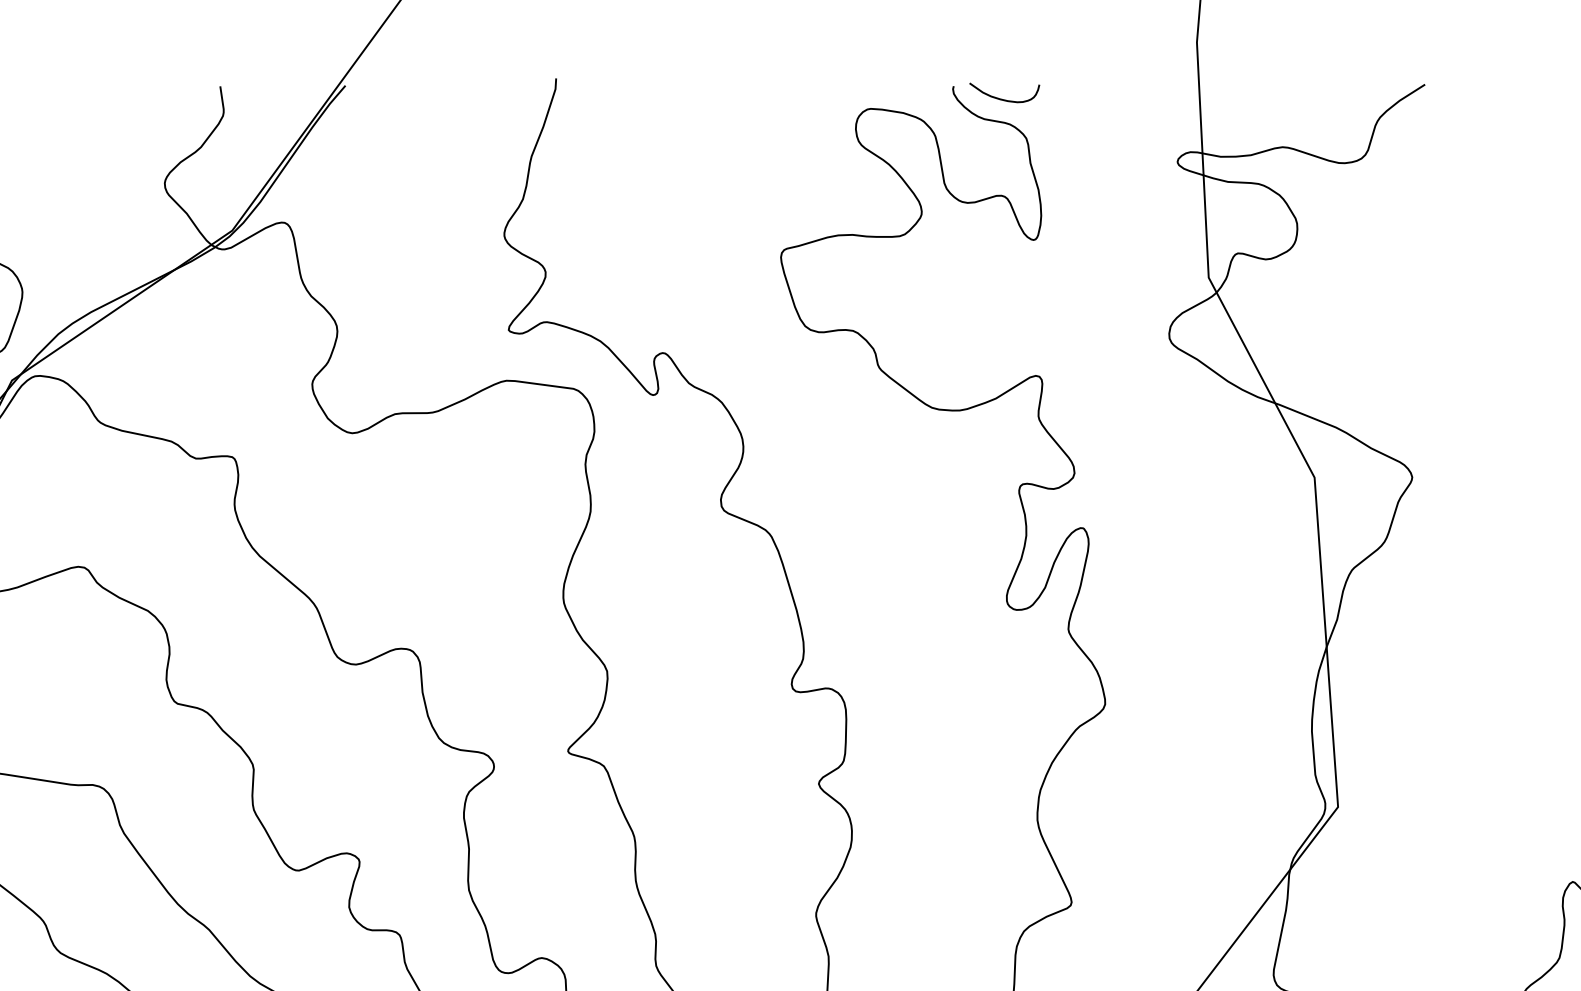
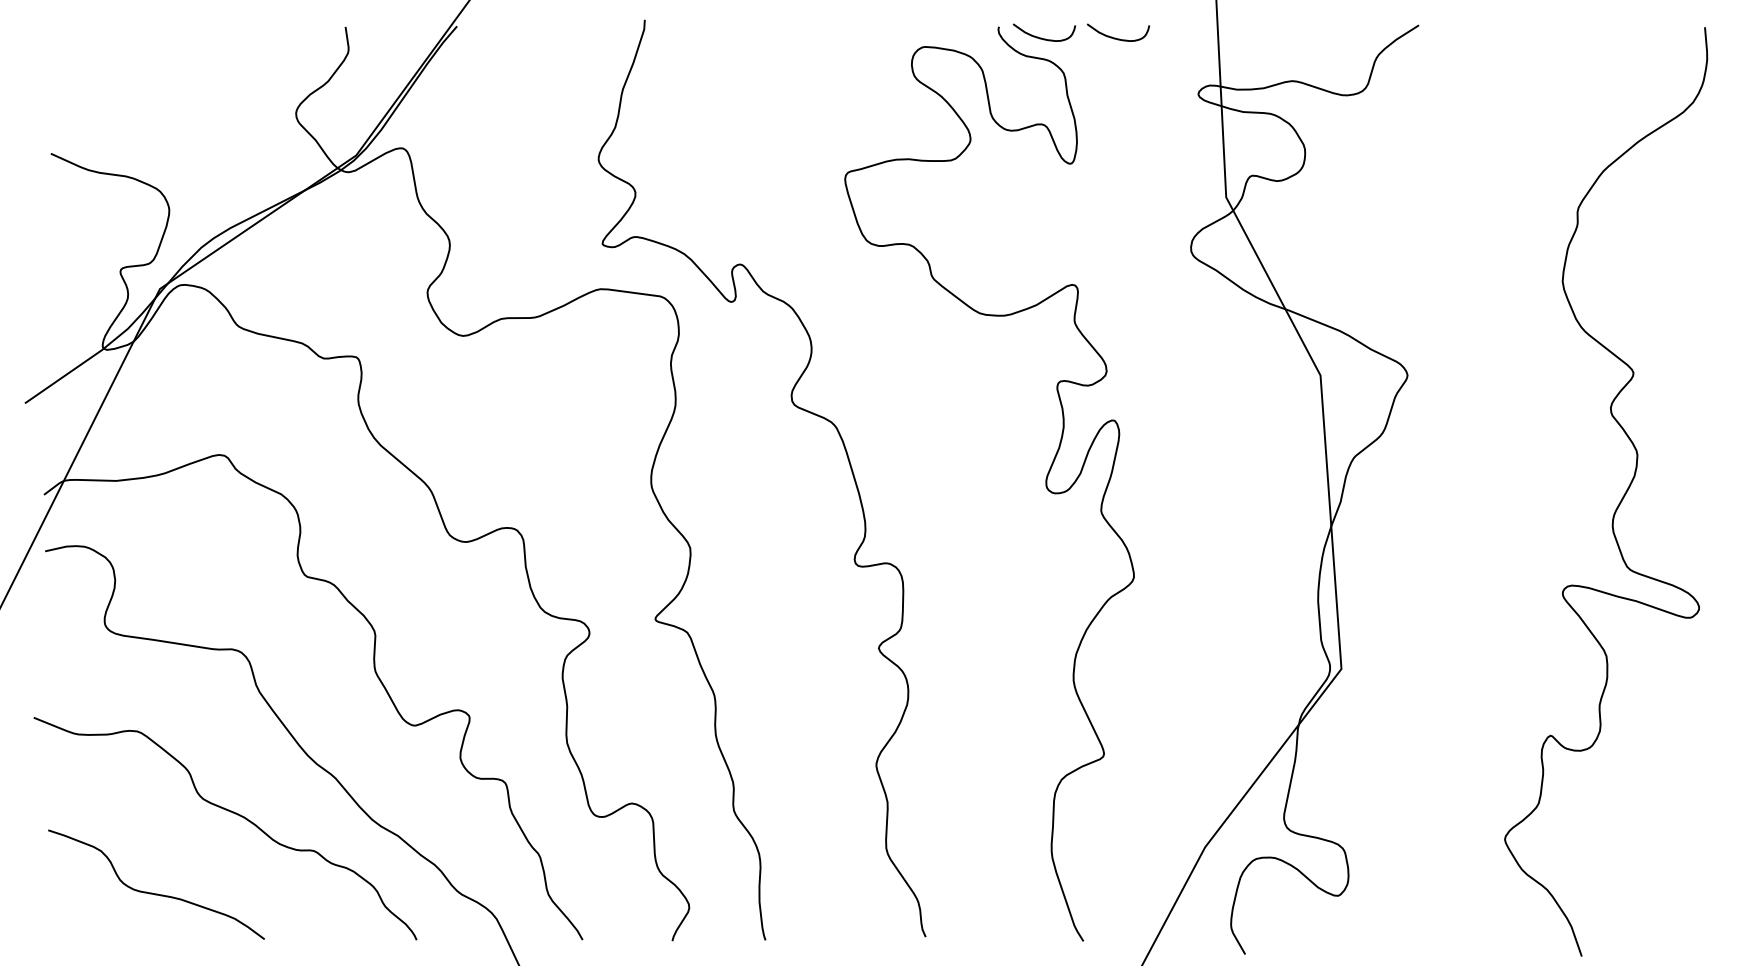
curve: (1084, 98) -> (1115, 37), added

